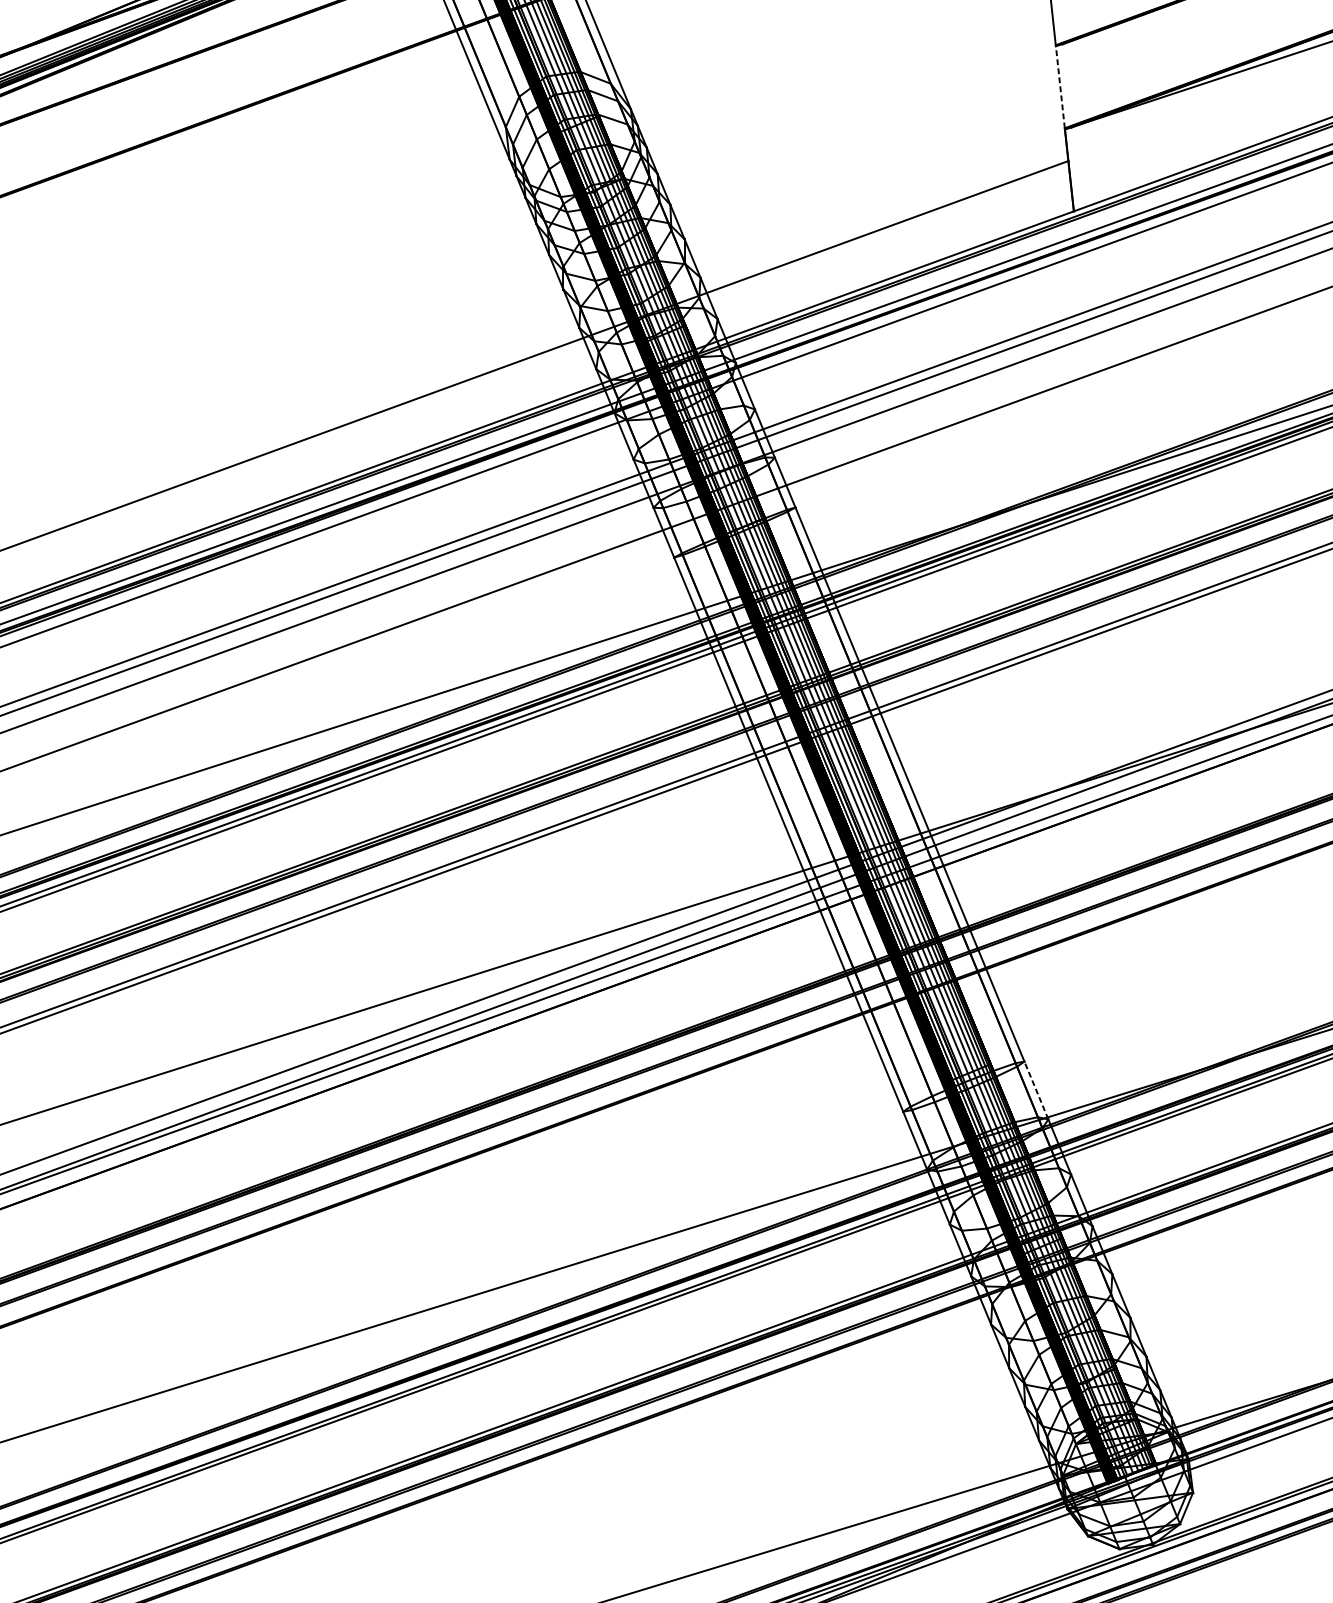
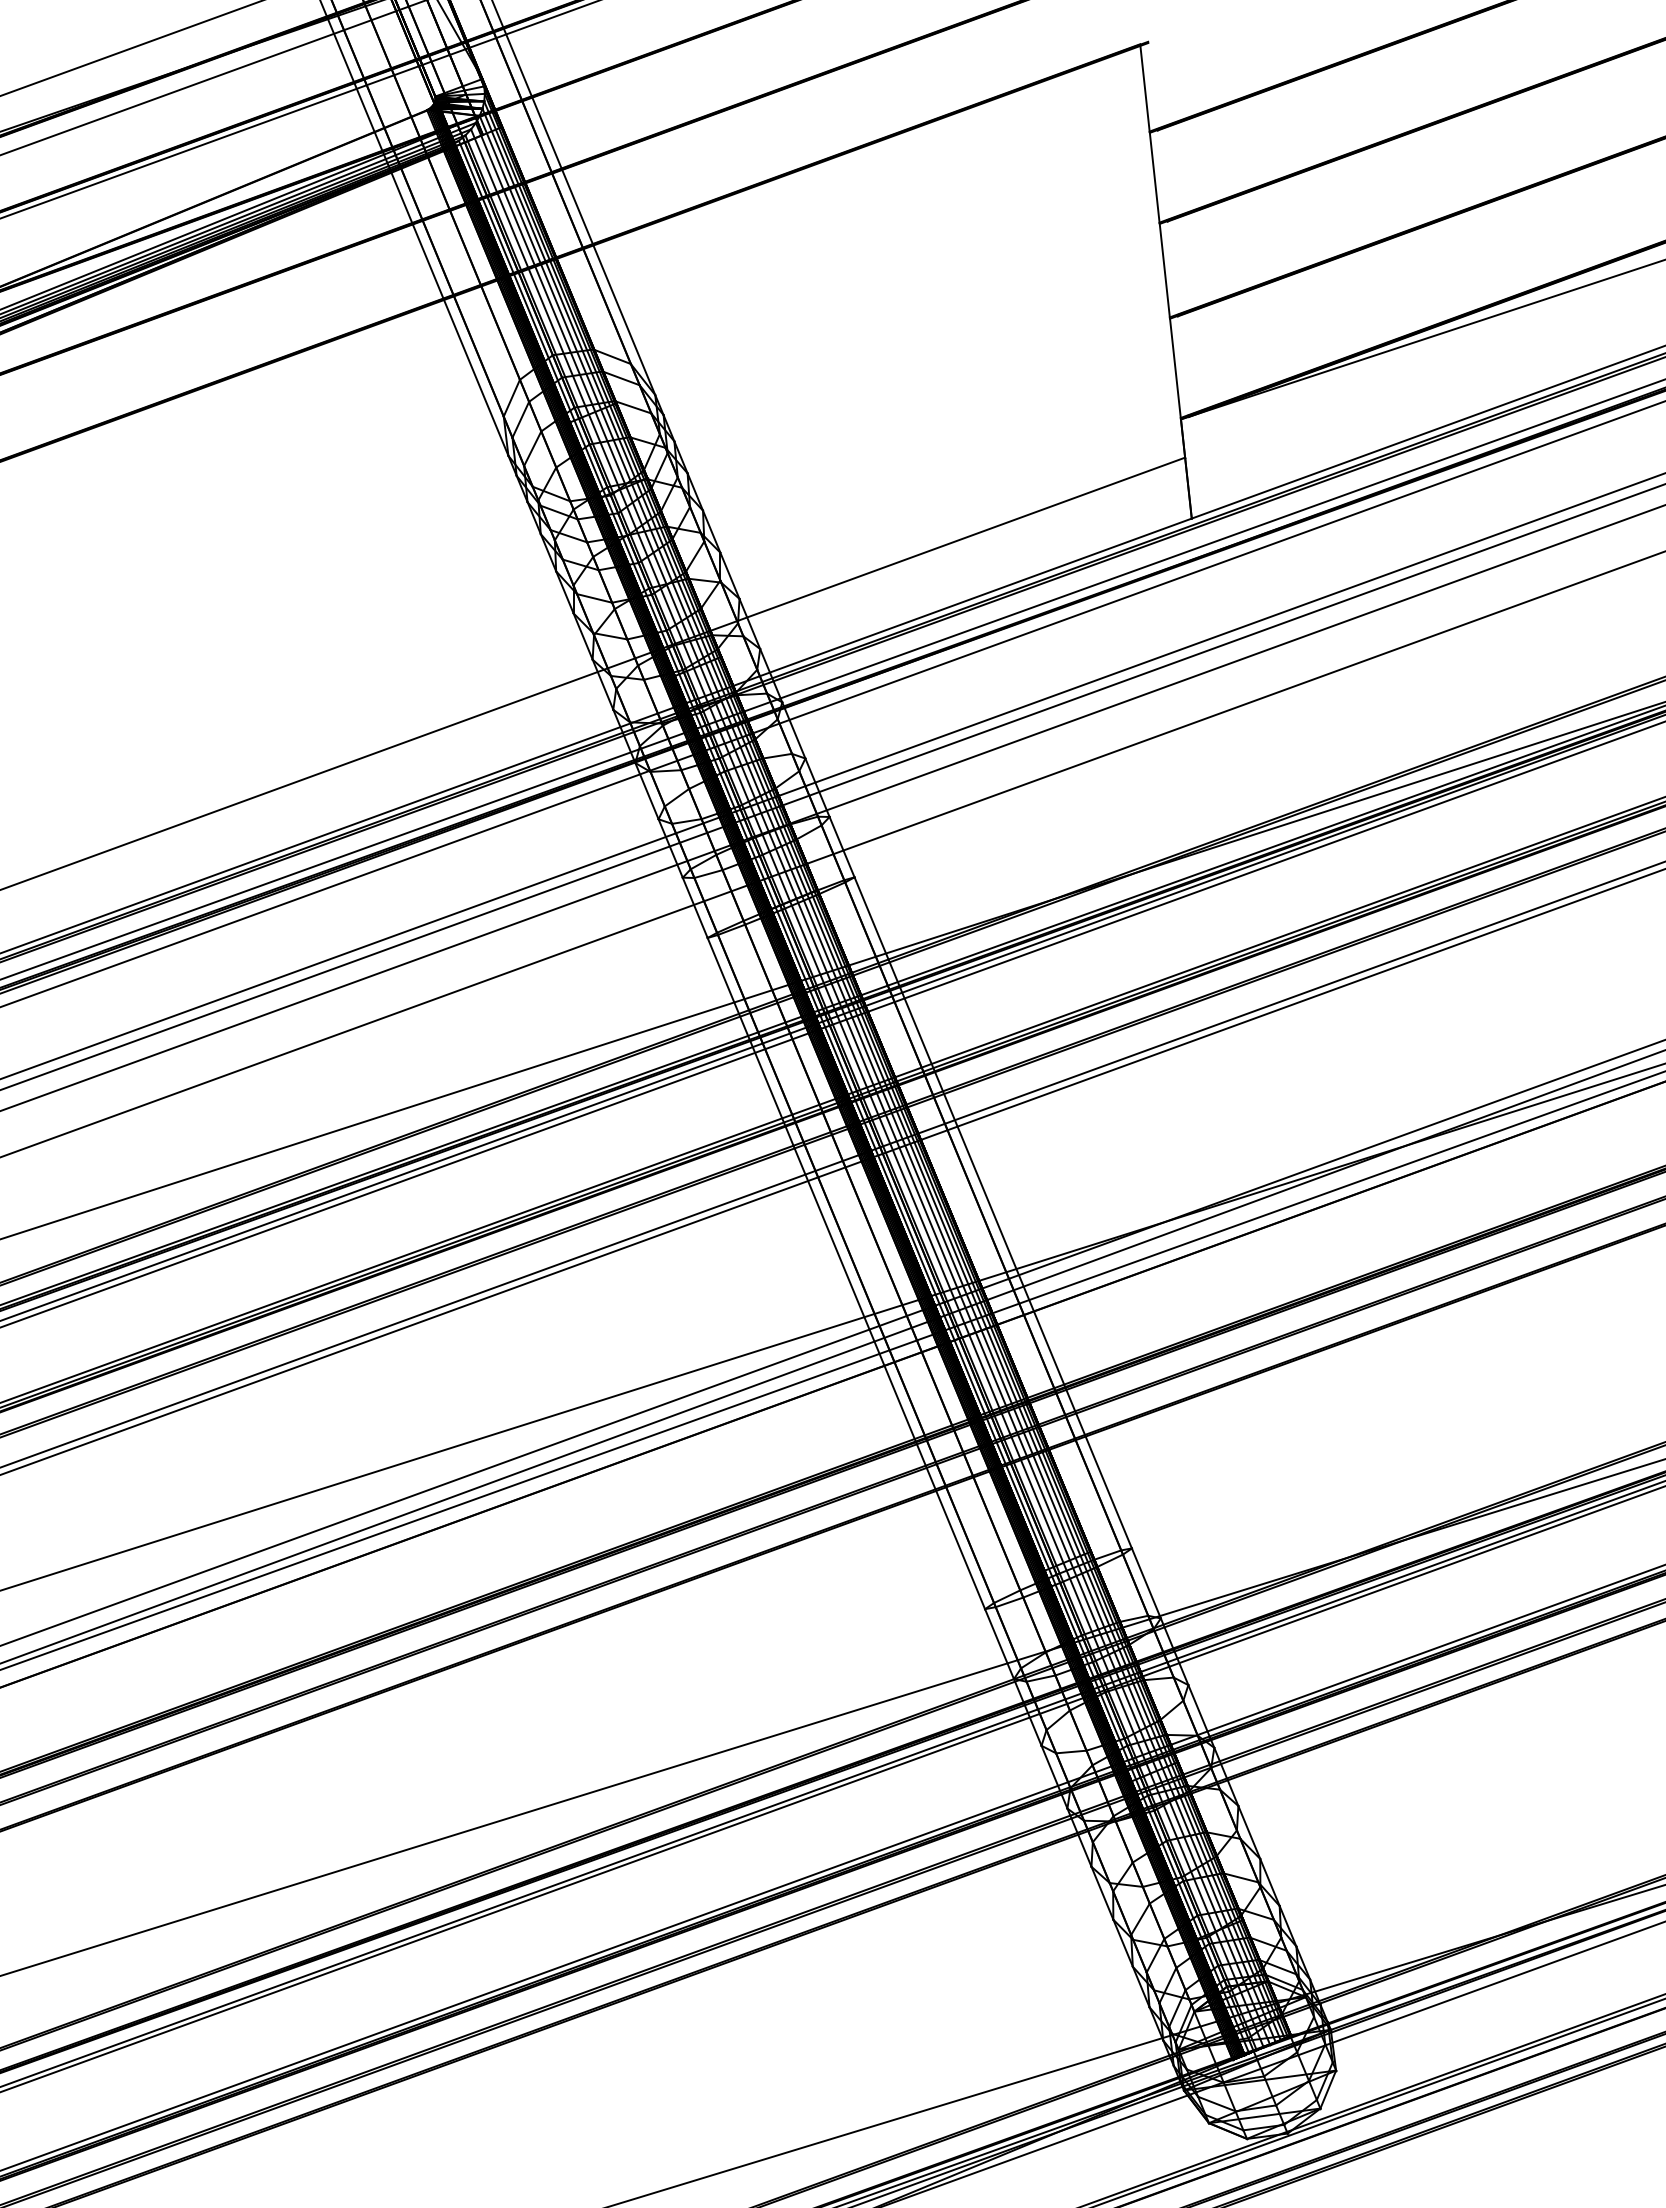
line: (1060, 87) -> (1175, 368), dashed -> solid
line: (1036, 1090) -> (1146, 1583), dashed -> solid

